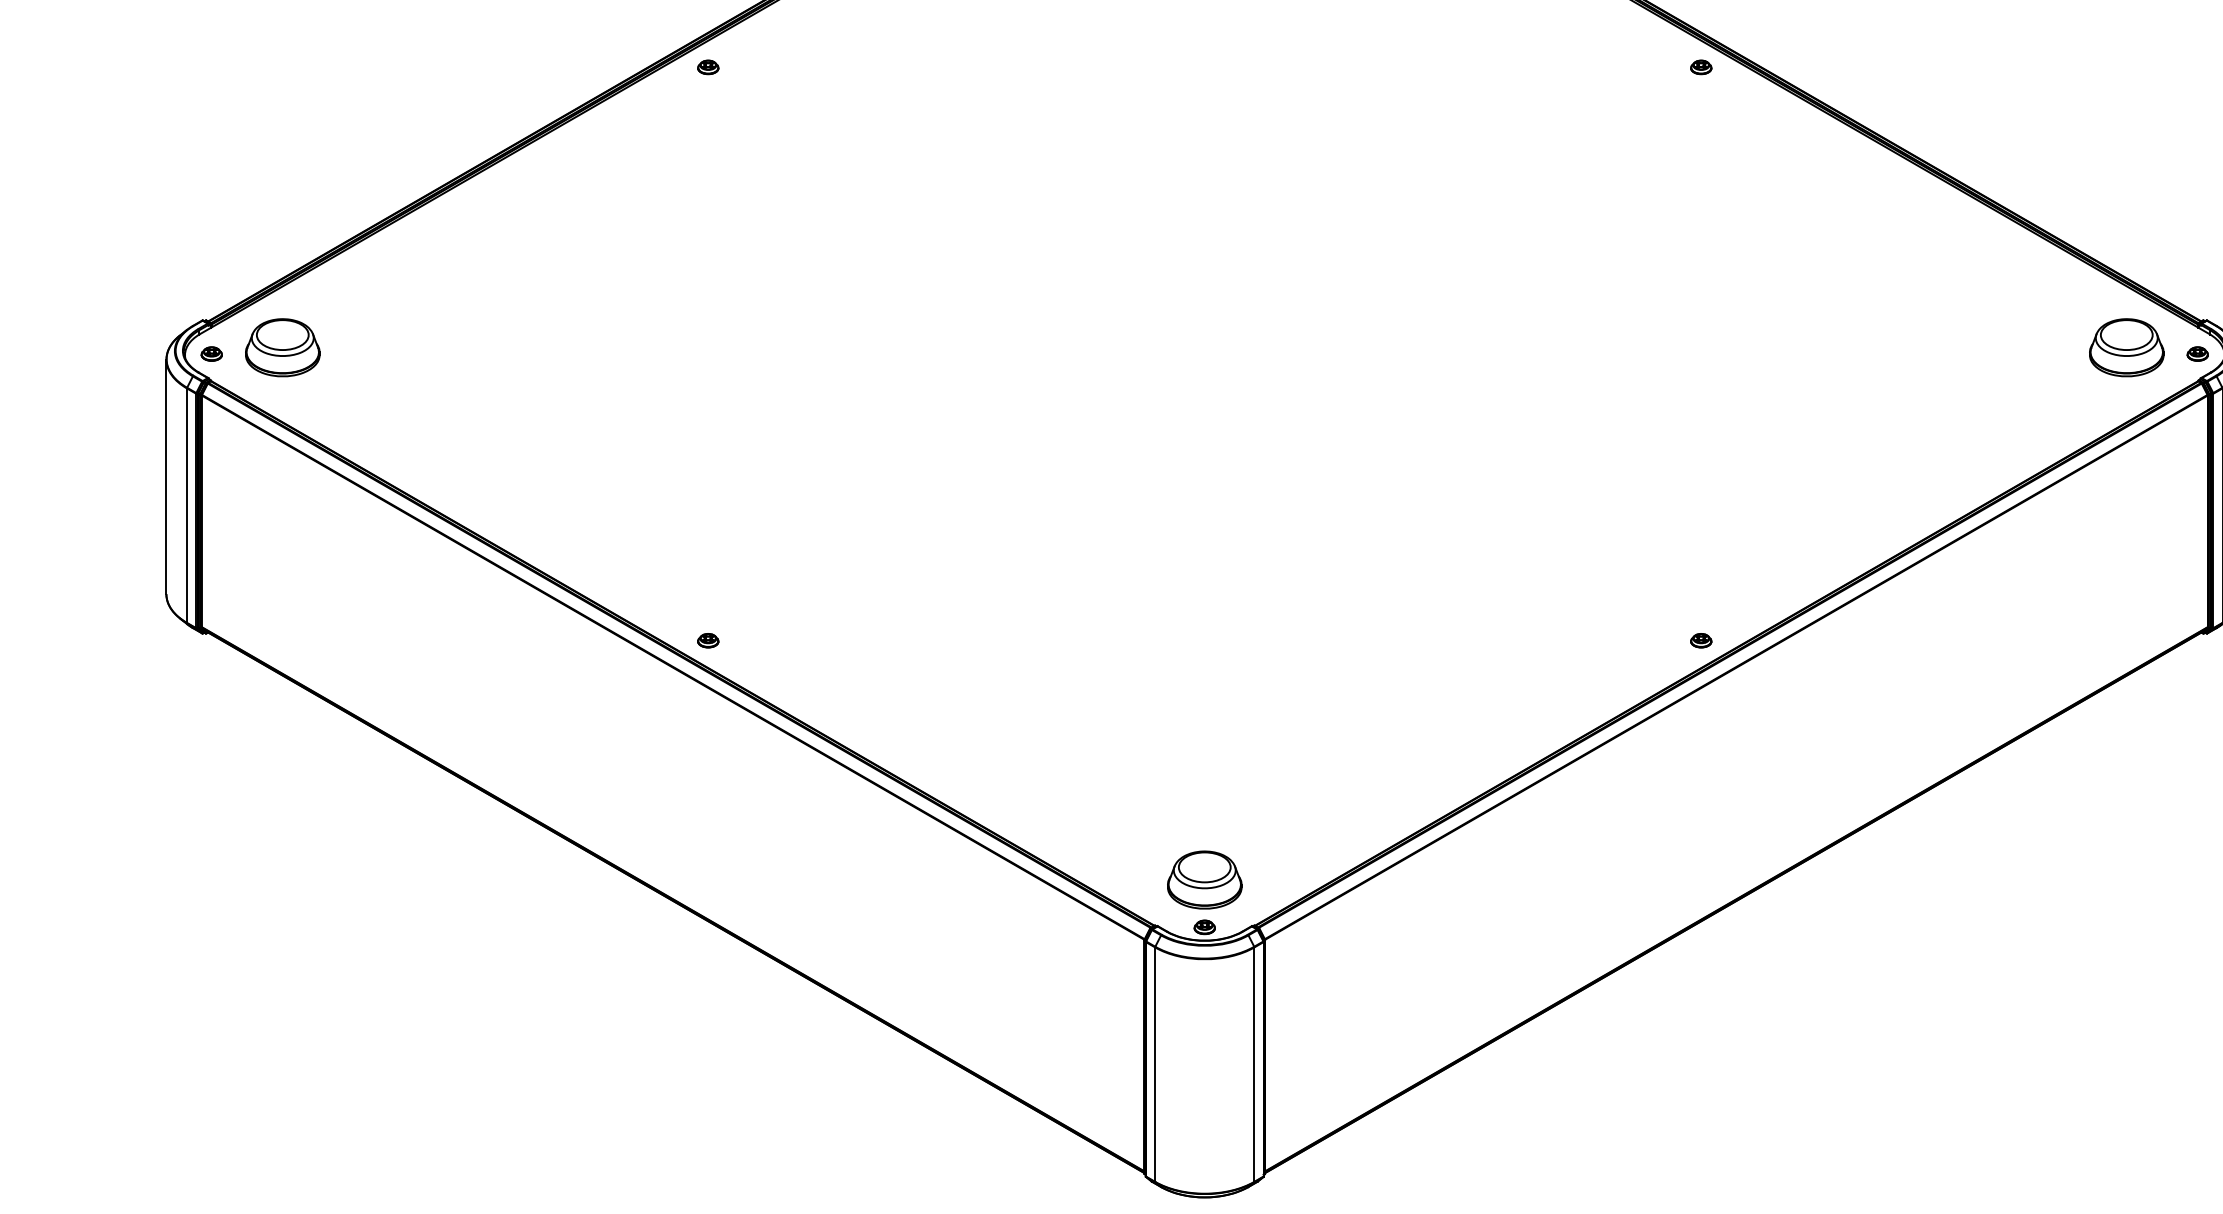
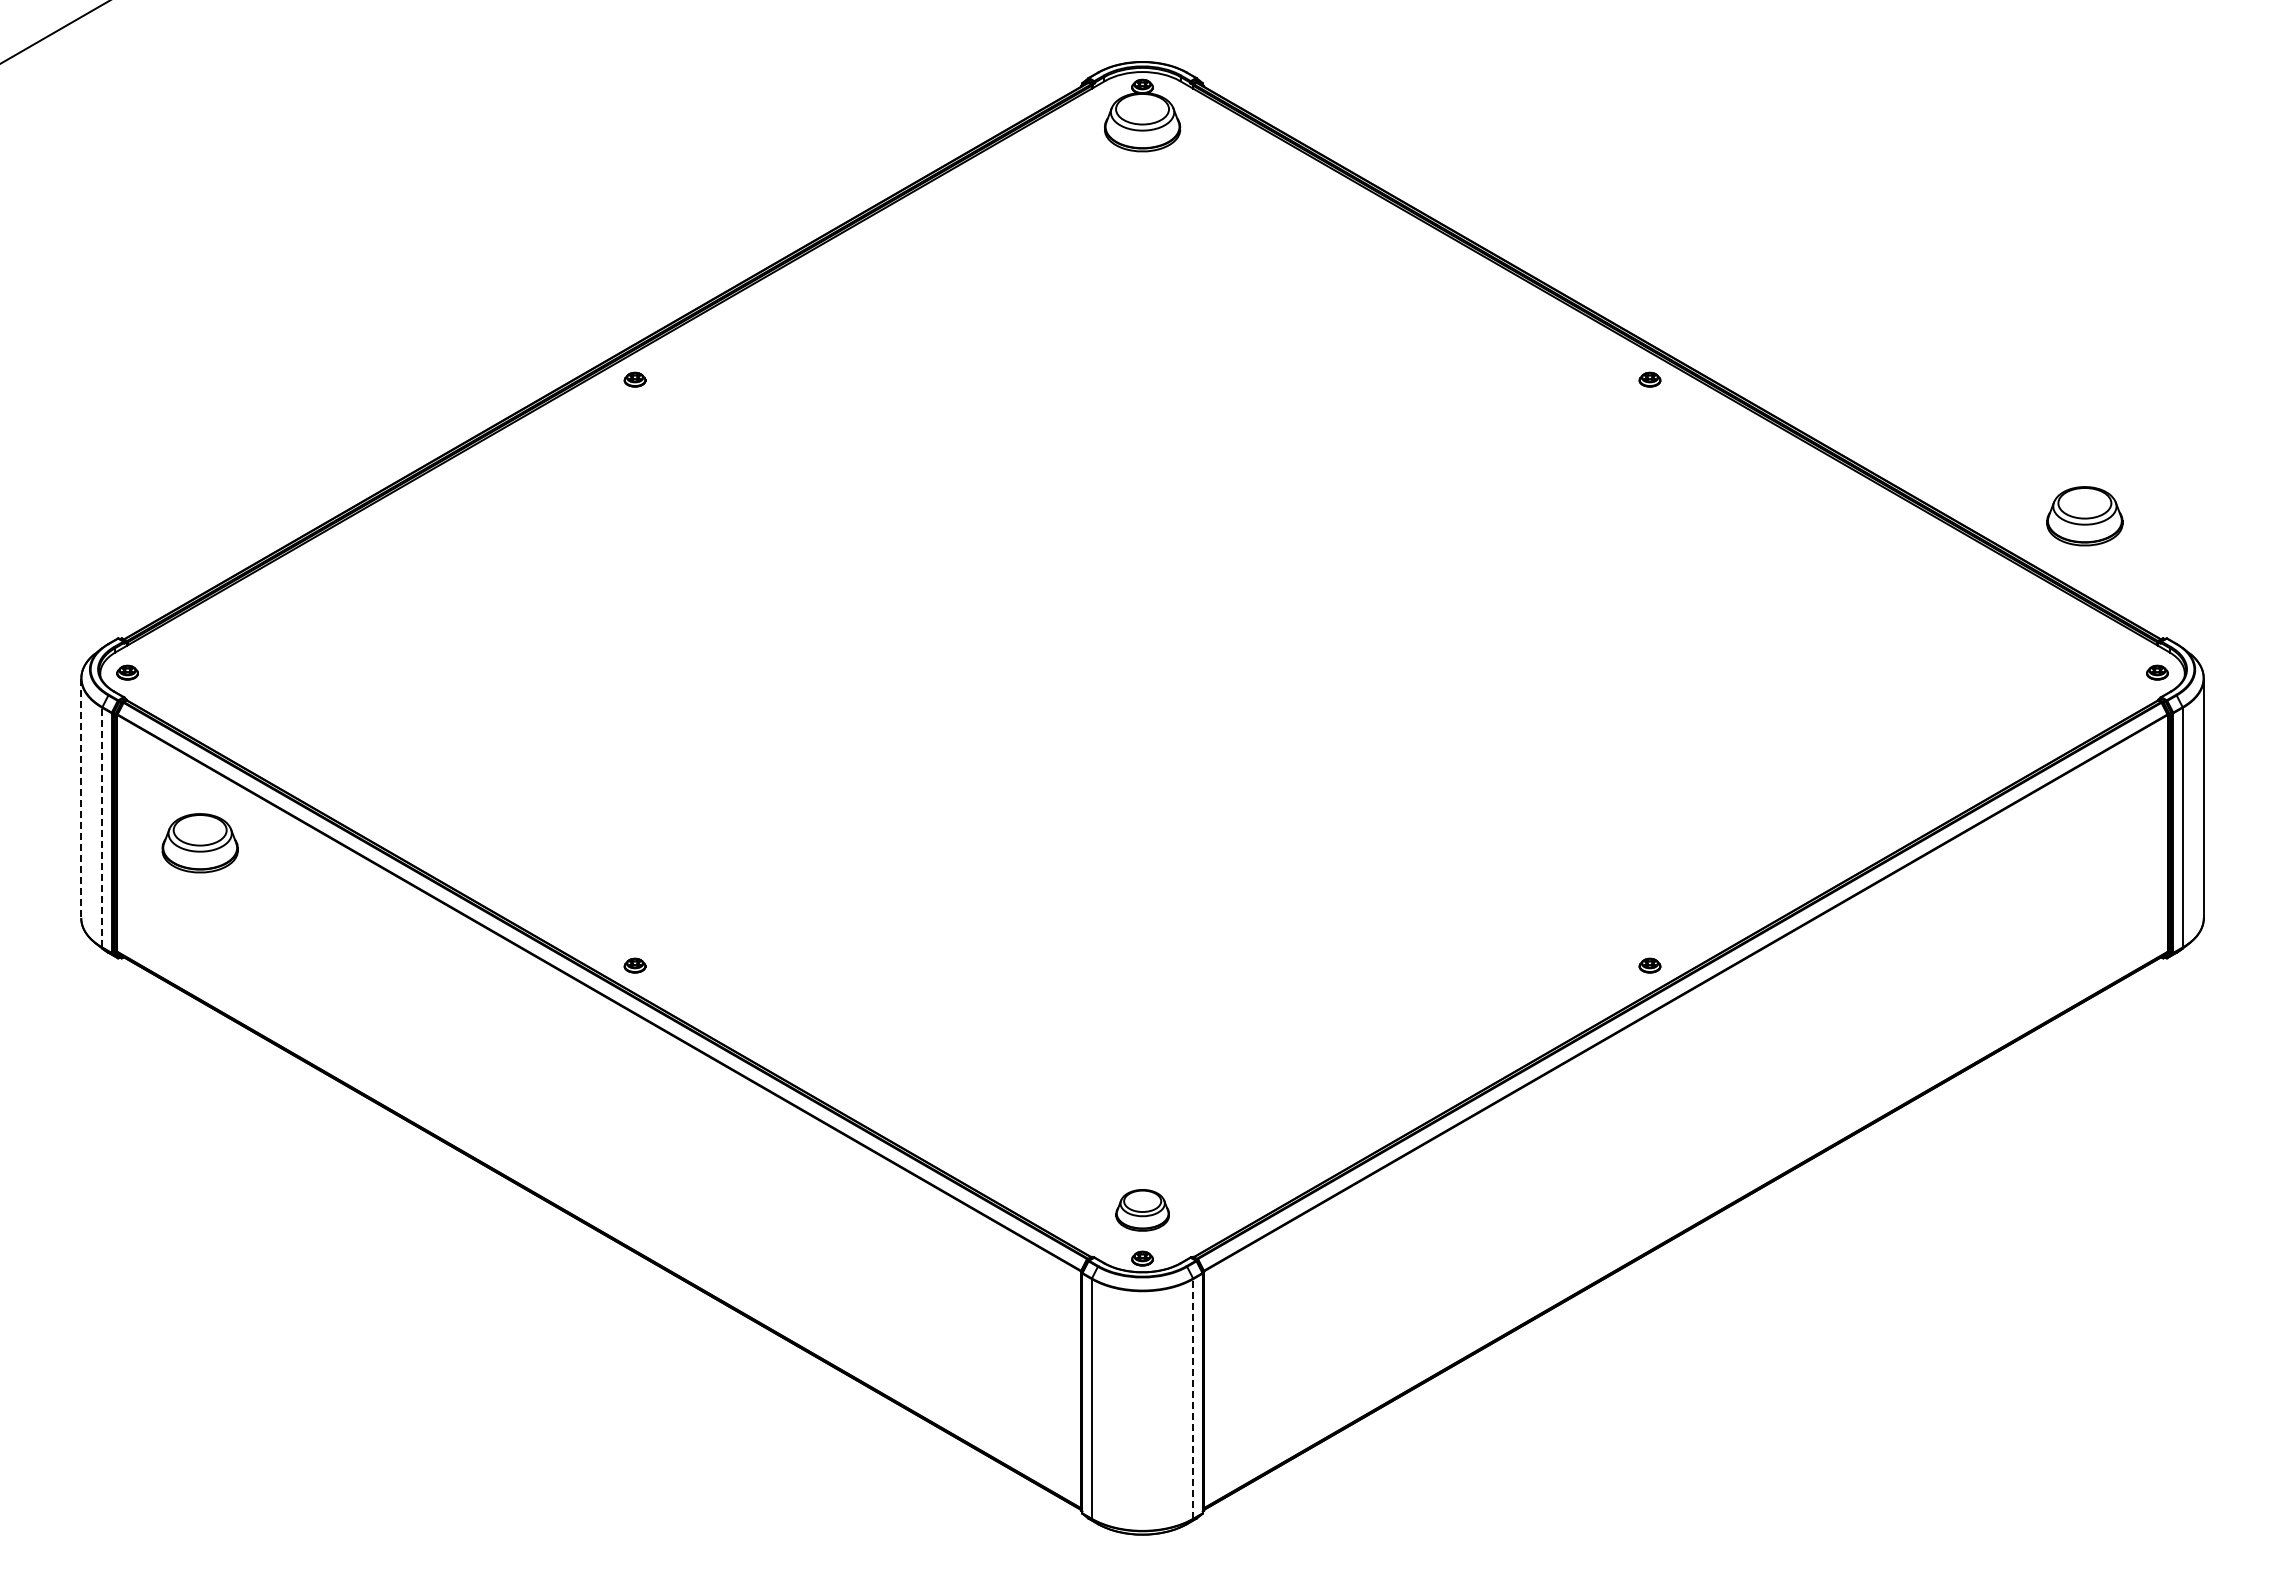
part: (282, 347) -> (199, 843), moved
part: (2126, 347) -> (2084, 516), moved
line: (166, 477) -> (81, 798), solid -> dashed
line: (187, 505) -> (102, 827), solid -> dashed
part: (1204, 880) -> (1142, 1210), size x0.7
line: (1254, 1064) -> (1193, 1398), solid -> dashed

